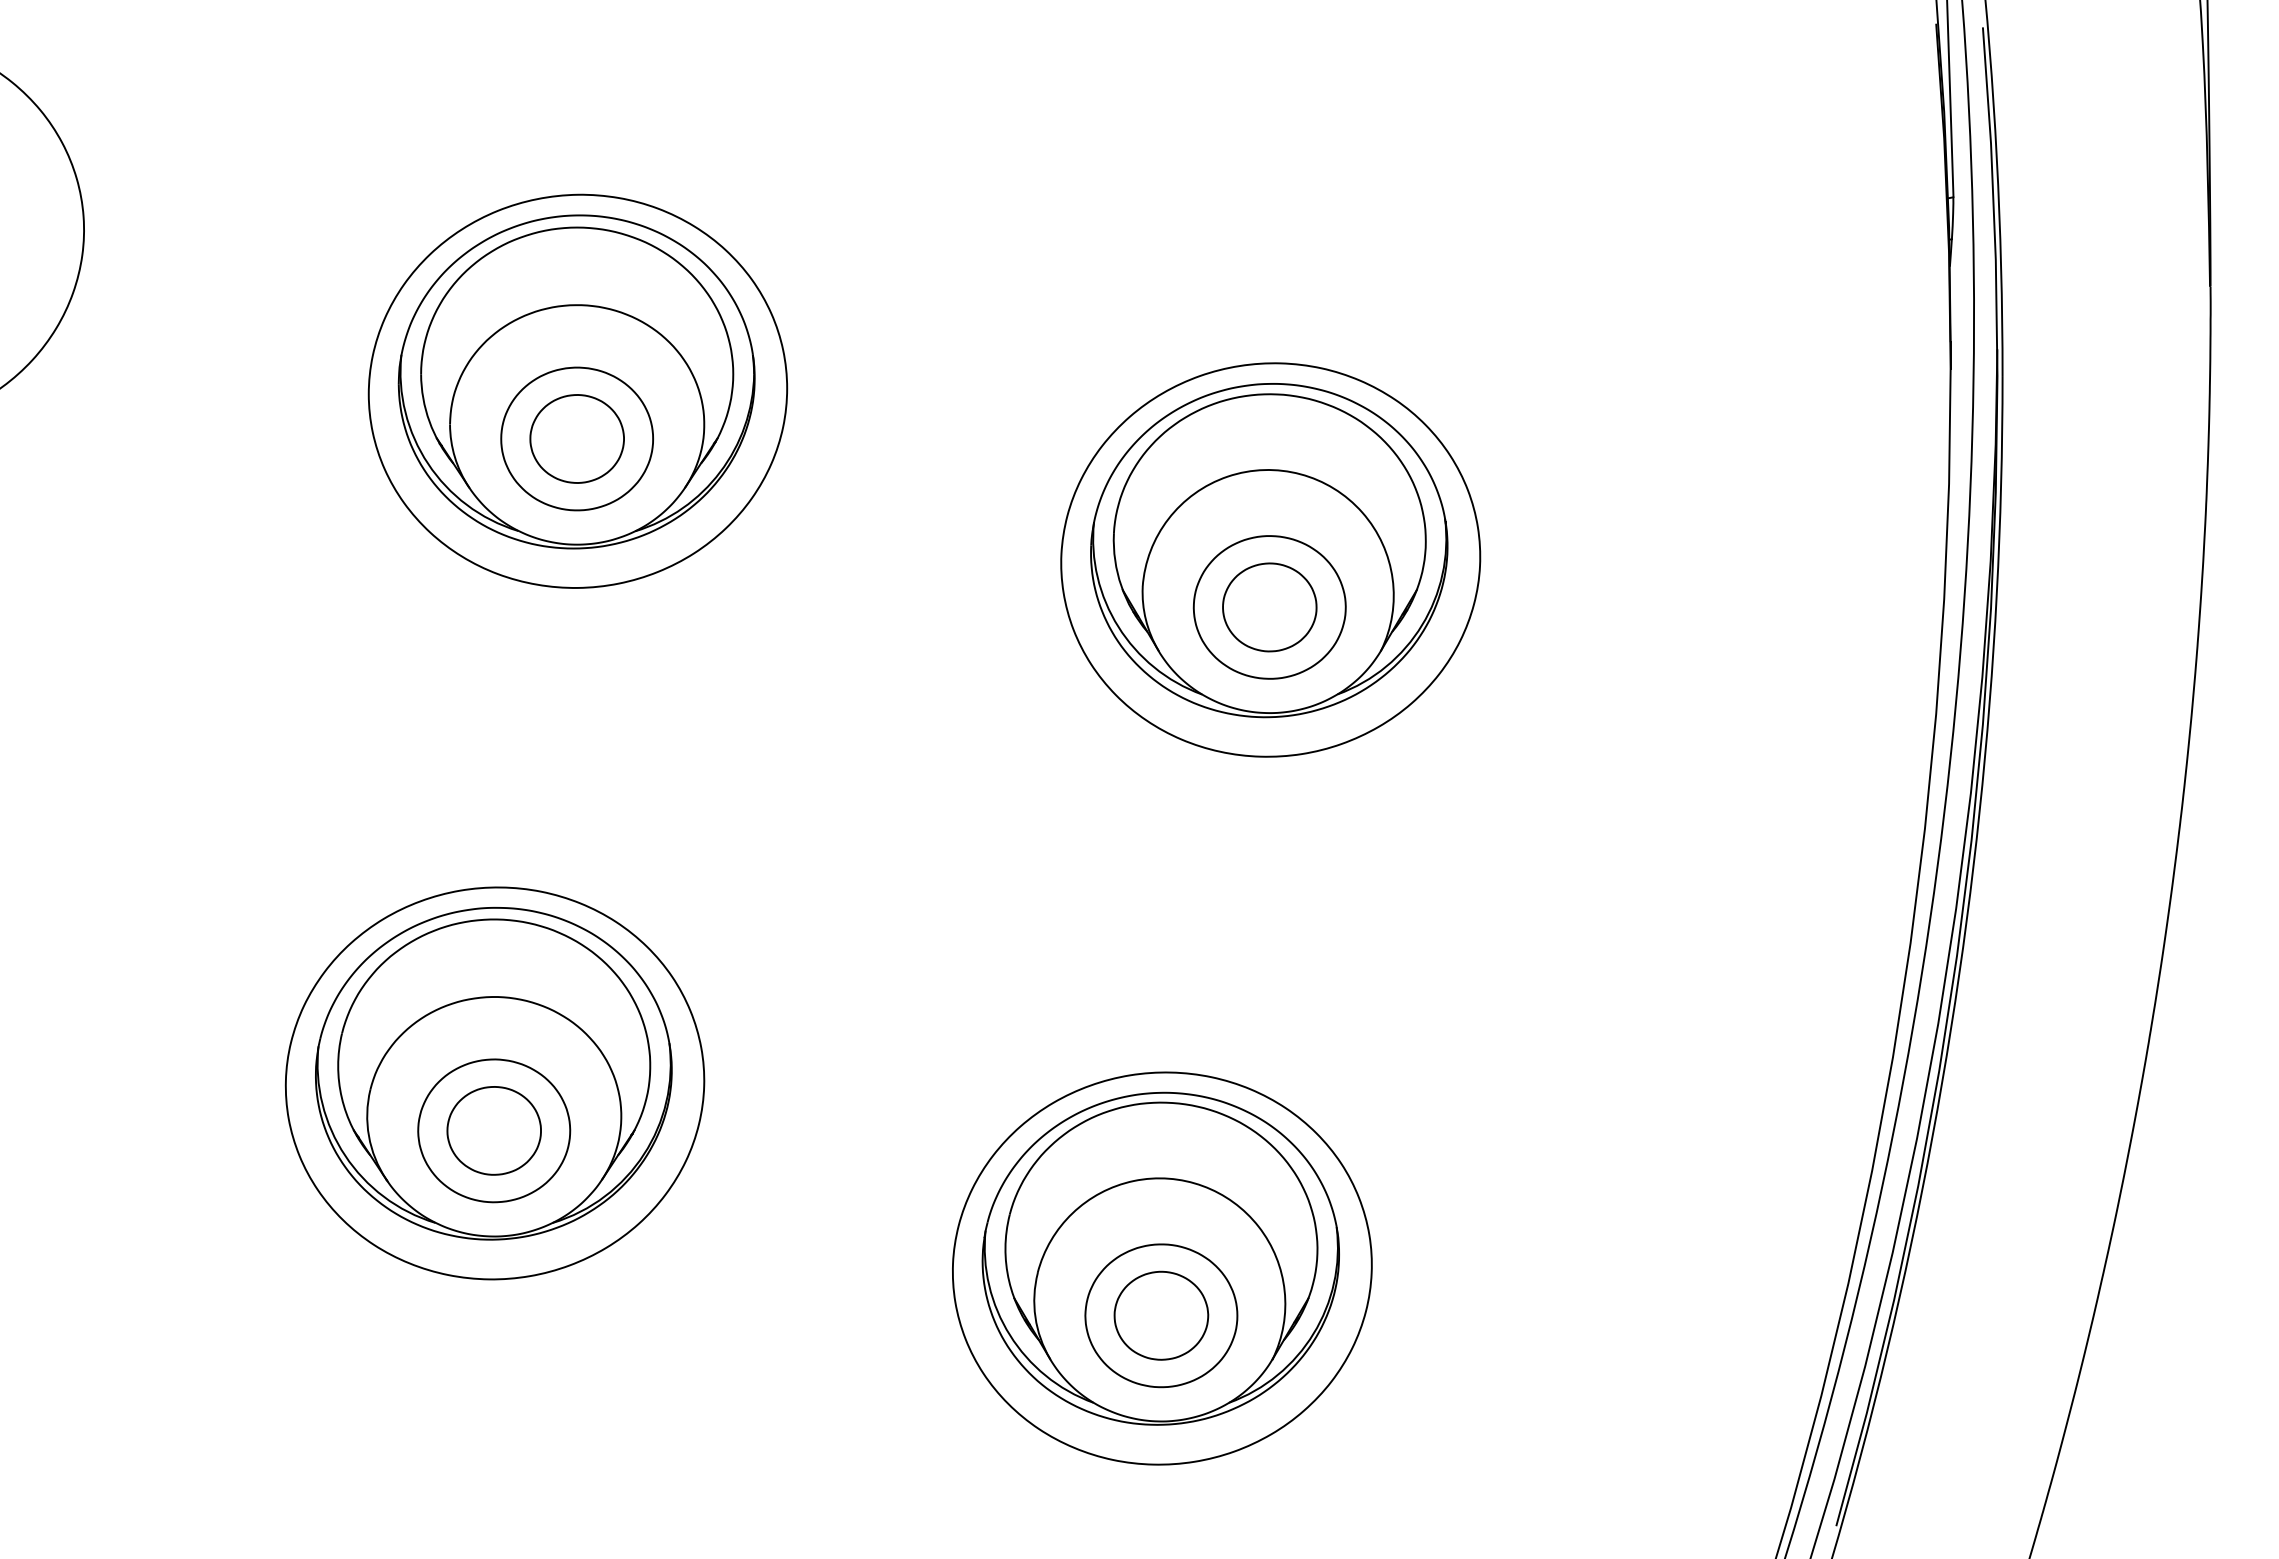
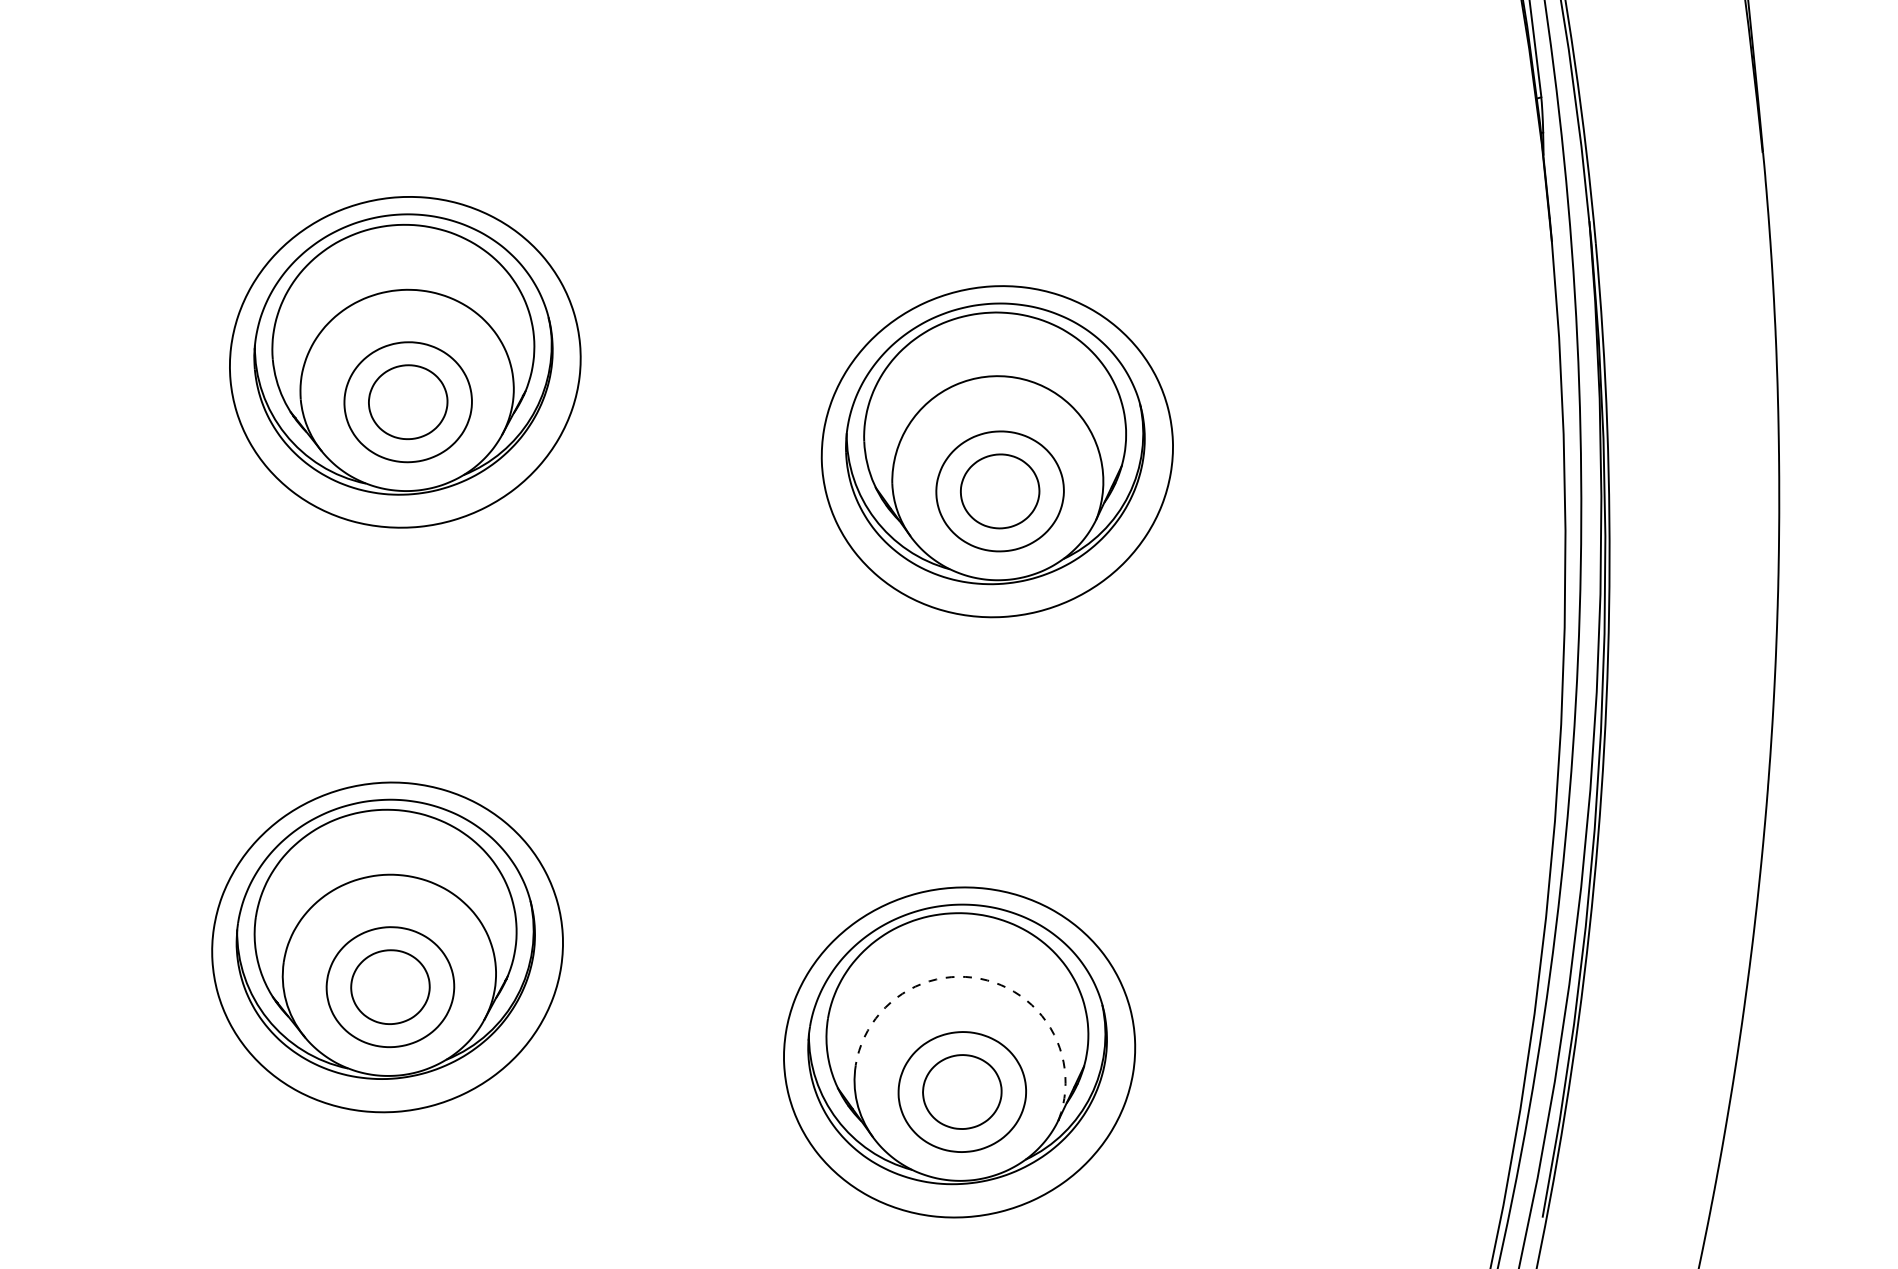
arc: (1202, 1186) -> (987, 980), solid -> dashed

